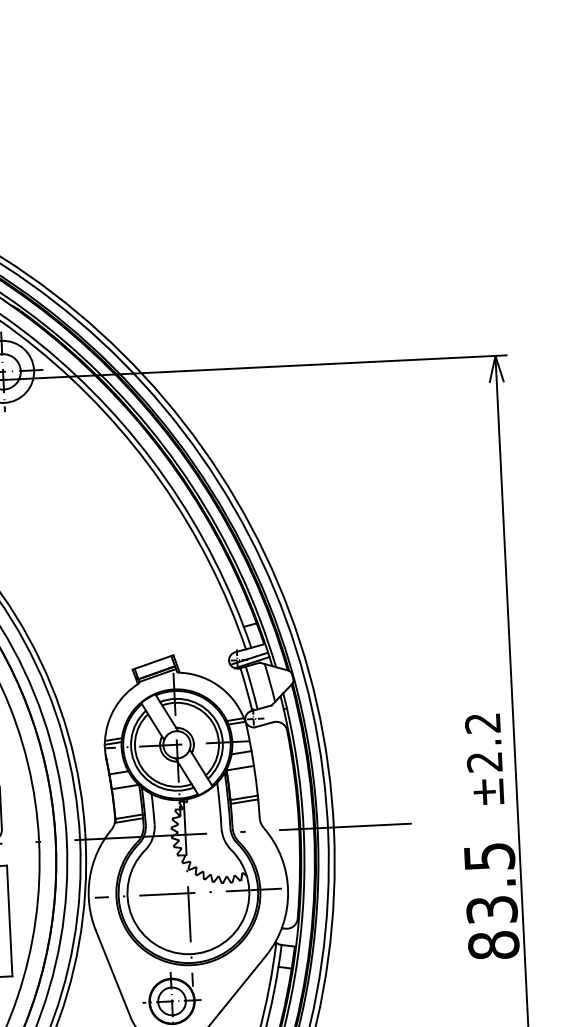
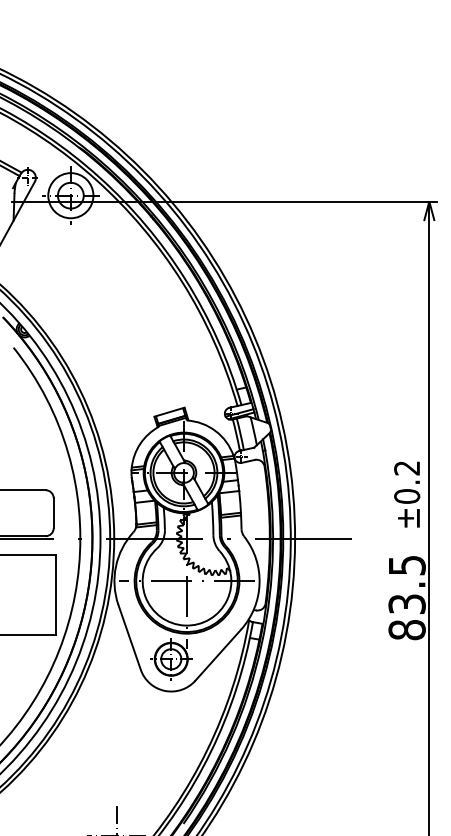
text: (485, 762) -> (407, 496), ±2.2 -> ±0.2

